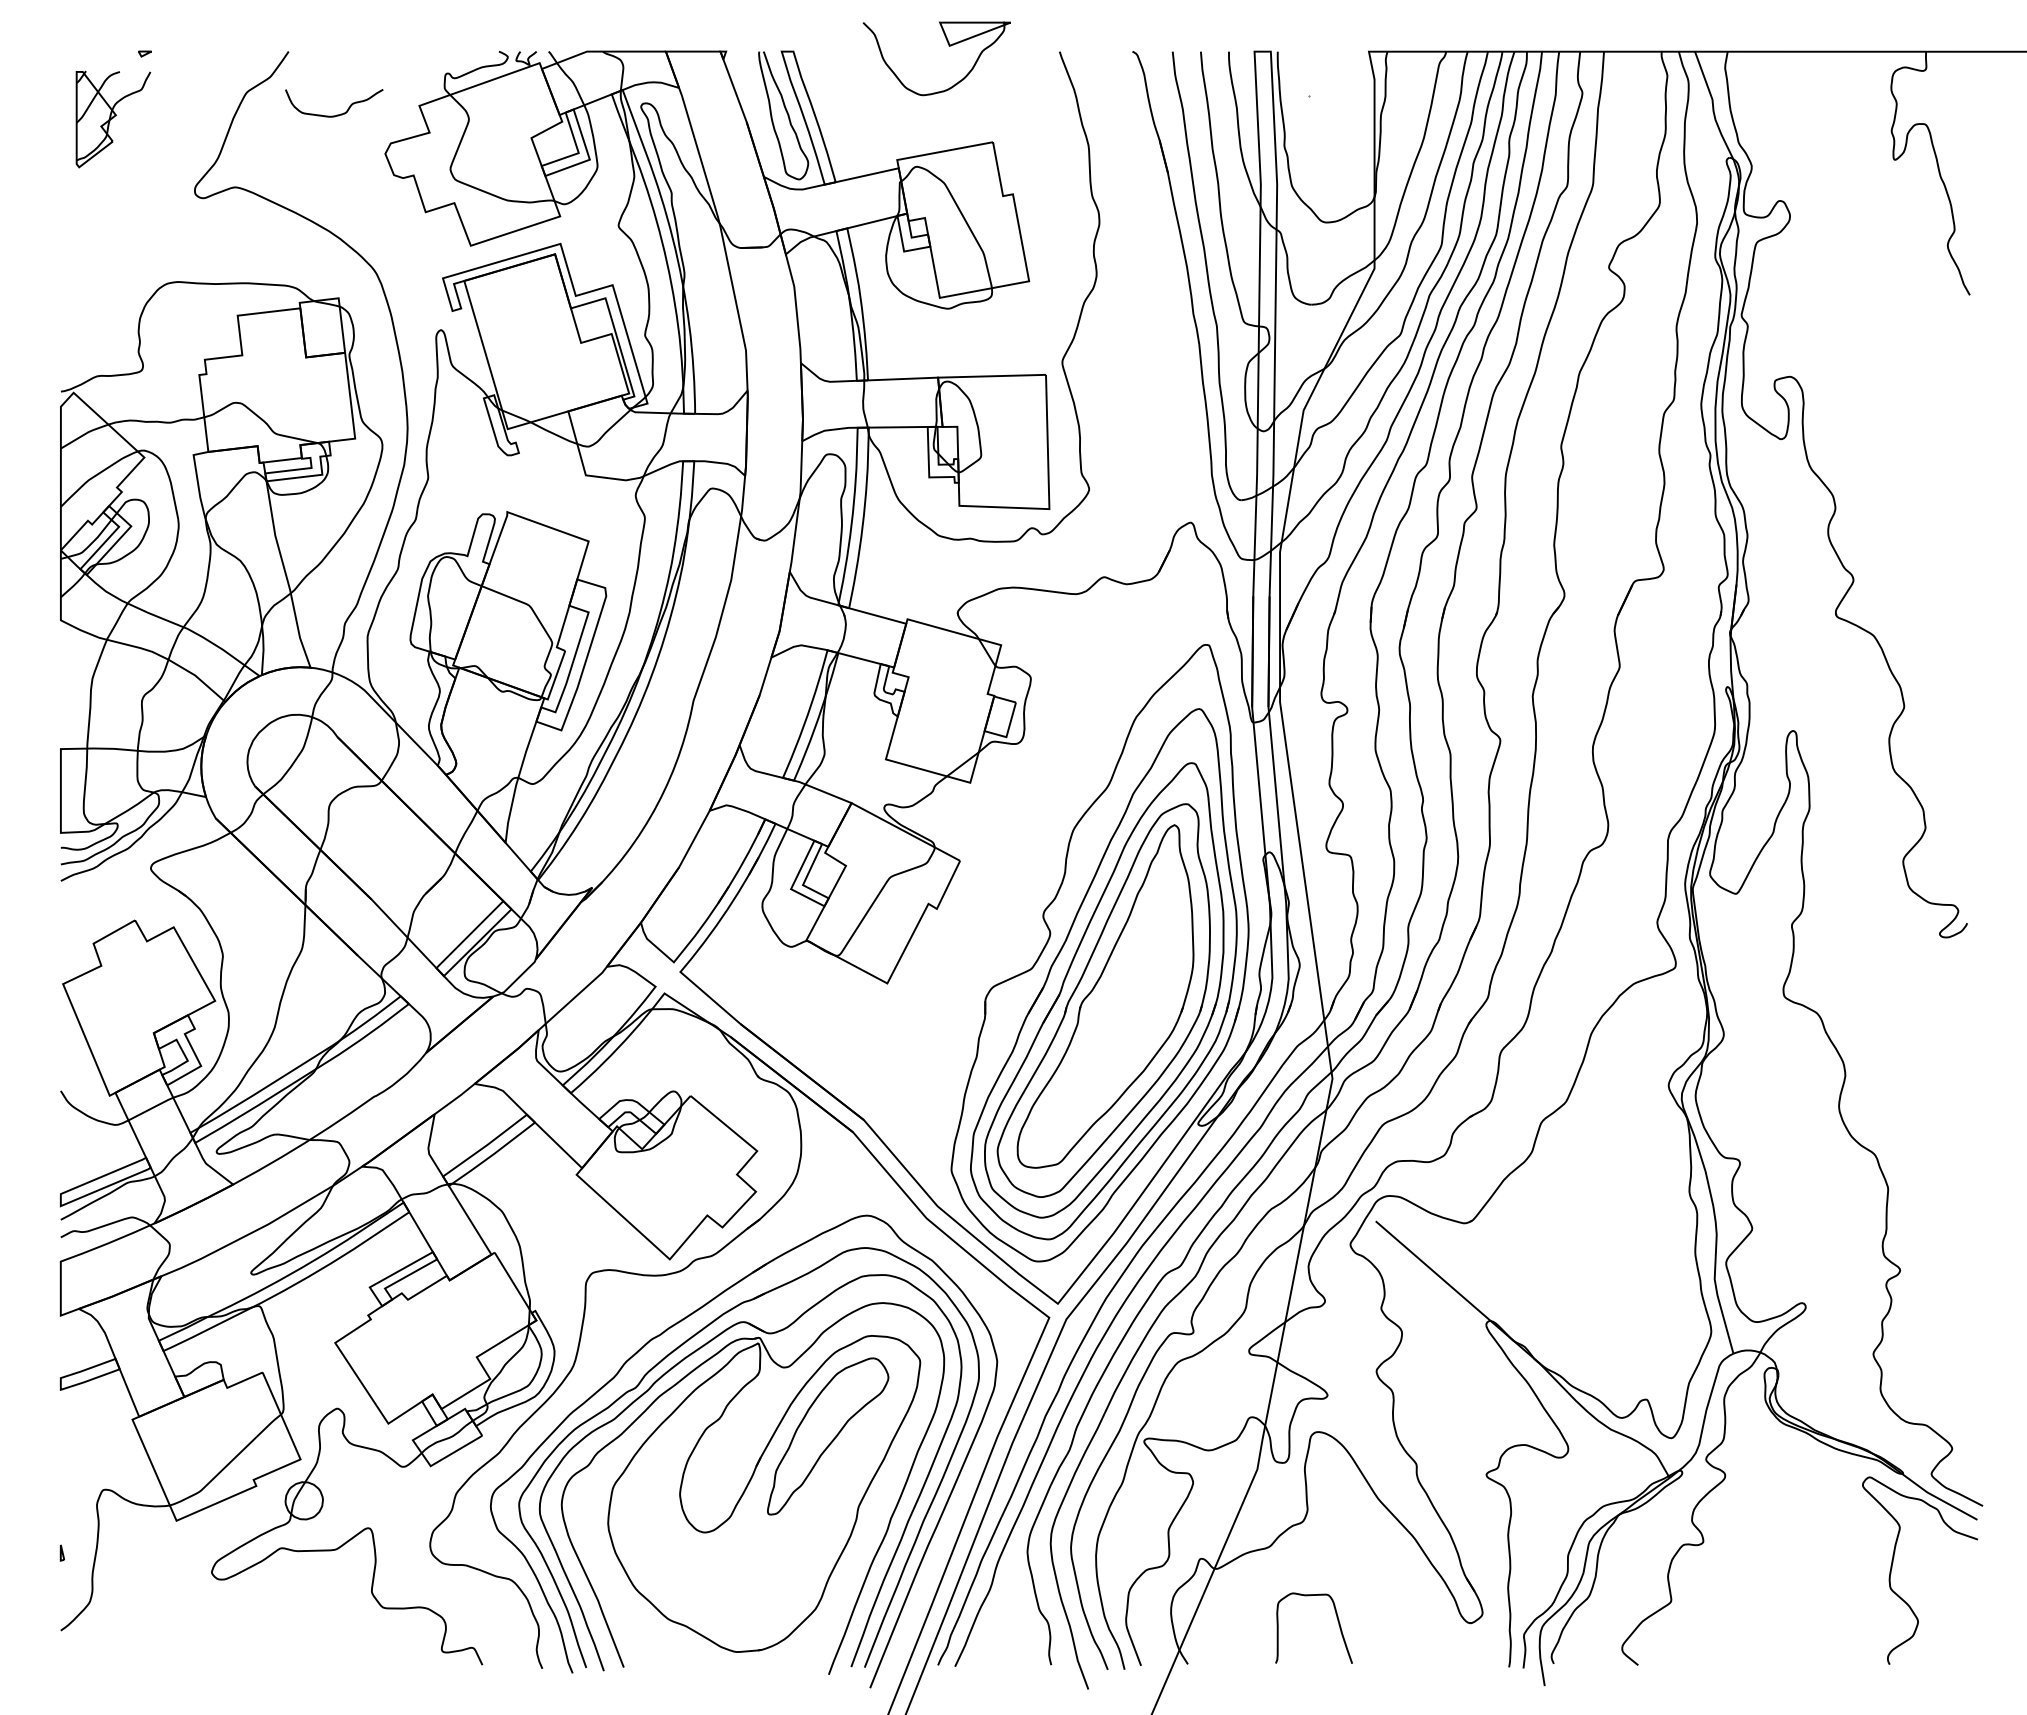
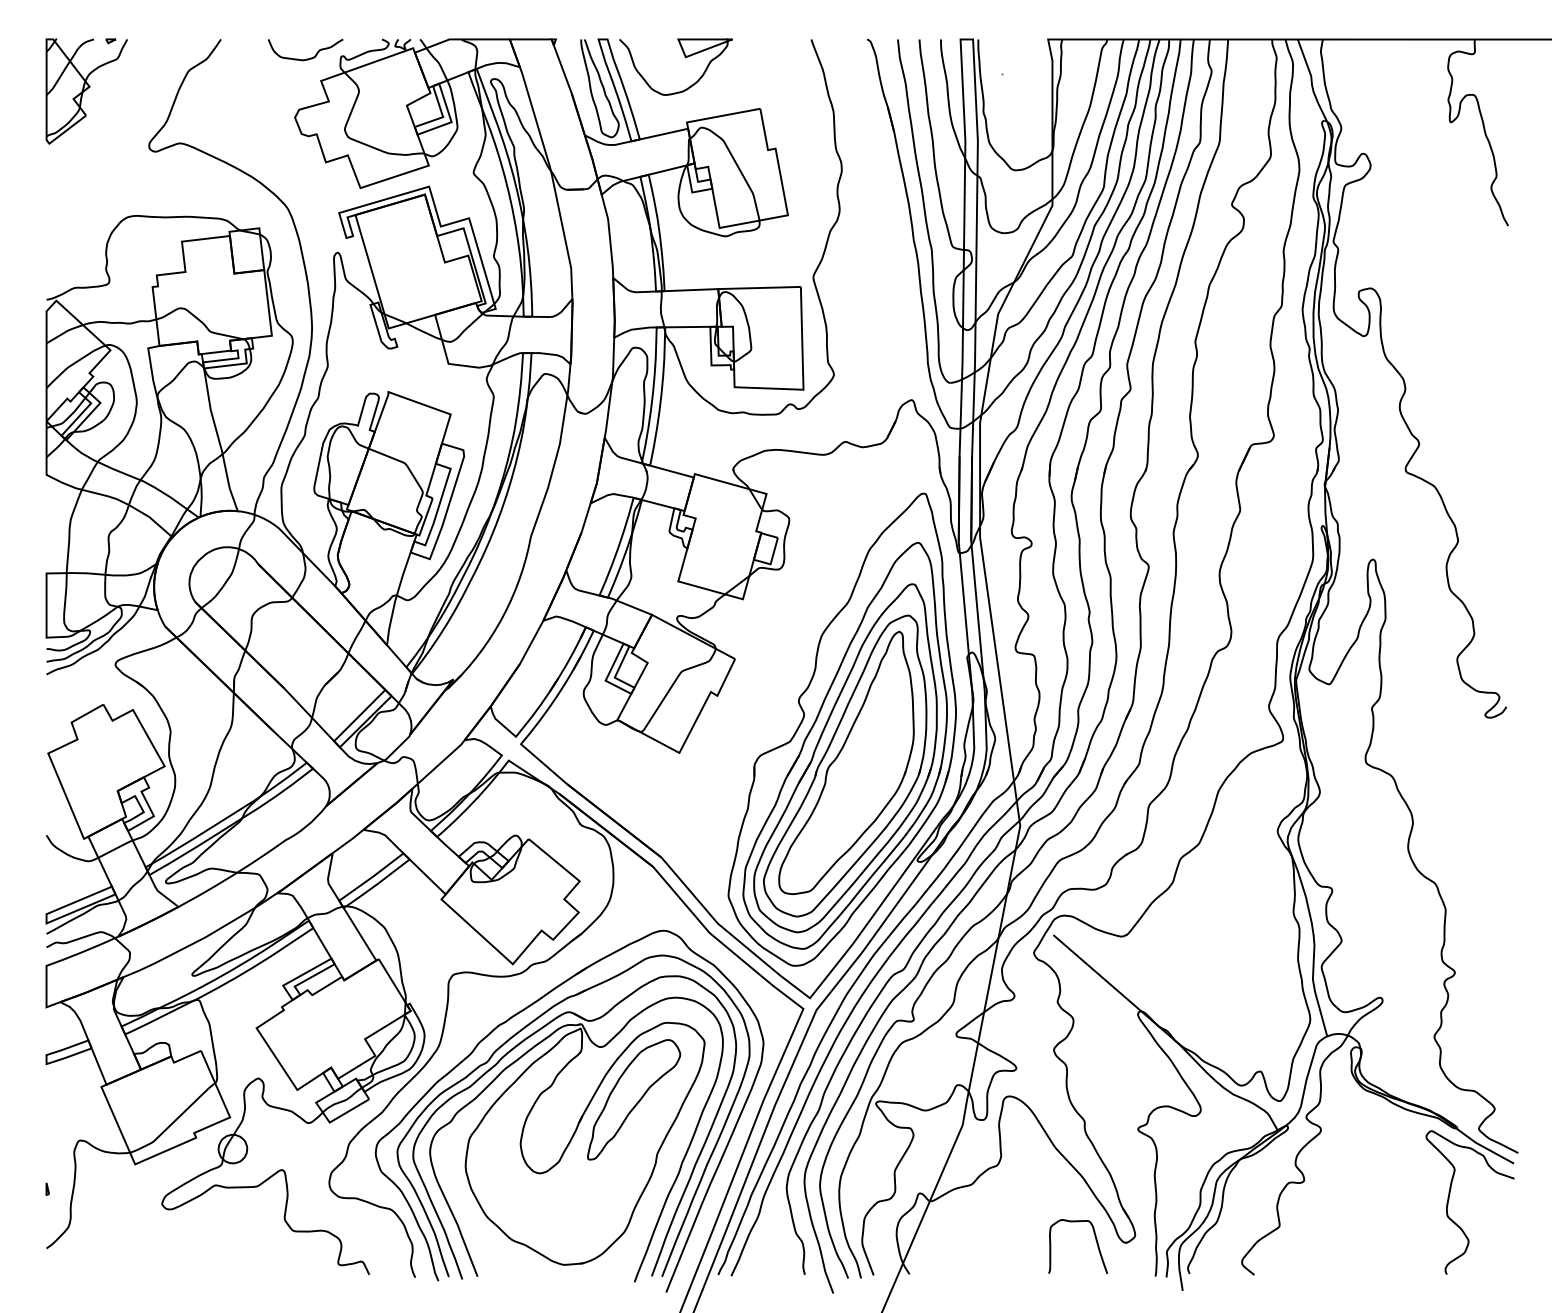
part: (948, 45) -> (684, 56), moved
curve: (337, 114) -> (308, 58), moved
part: (113, 119) -> (86, 91), size x1.43
curve: (1337, 1621) -> (1096, 1241), moved

